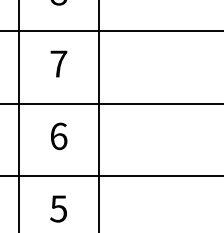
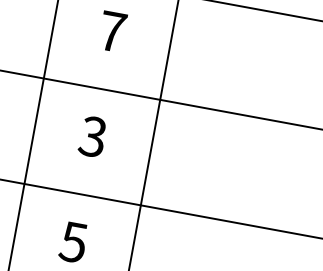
text: (58, 136) -> (92, 136), 6 -> 3

